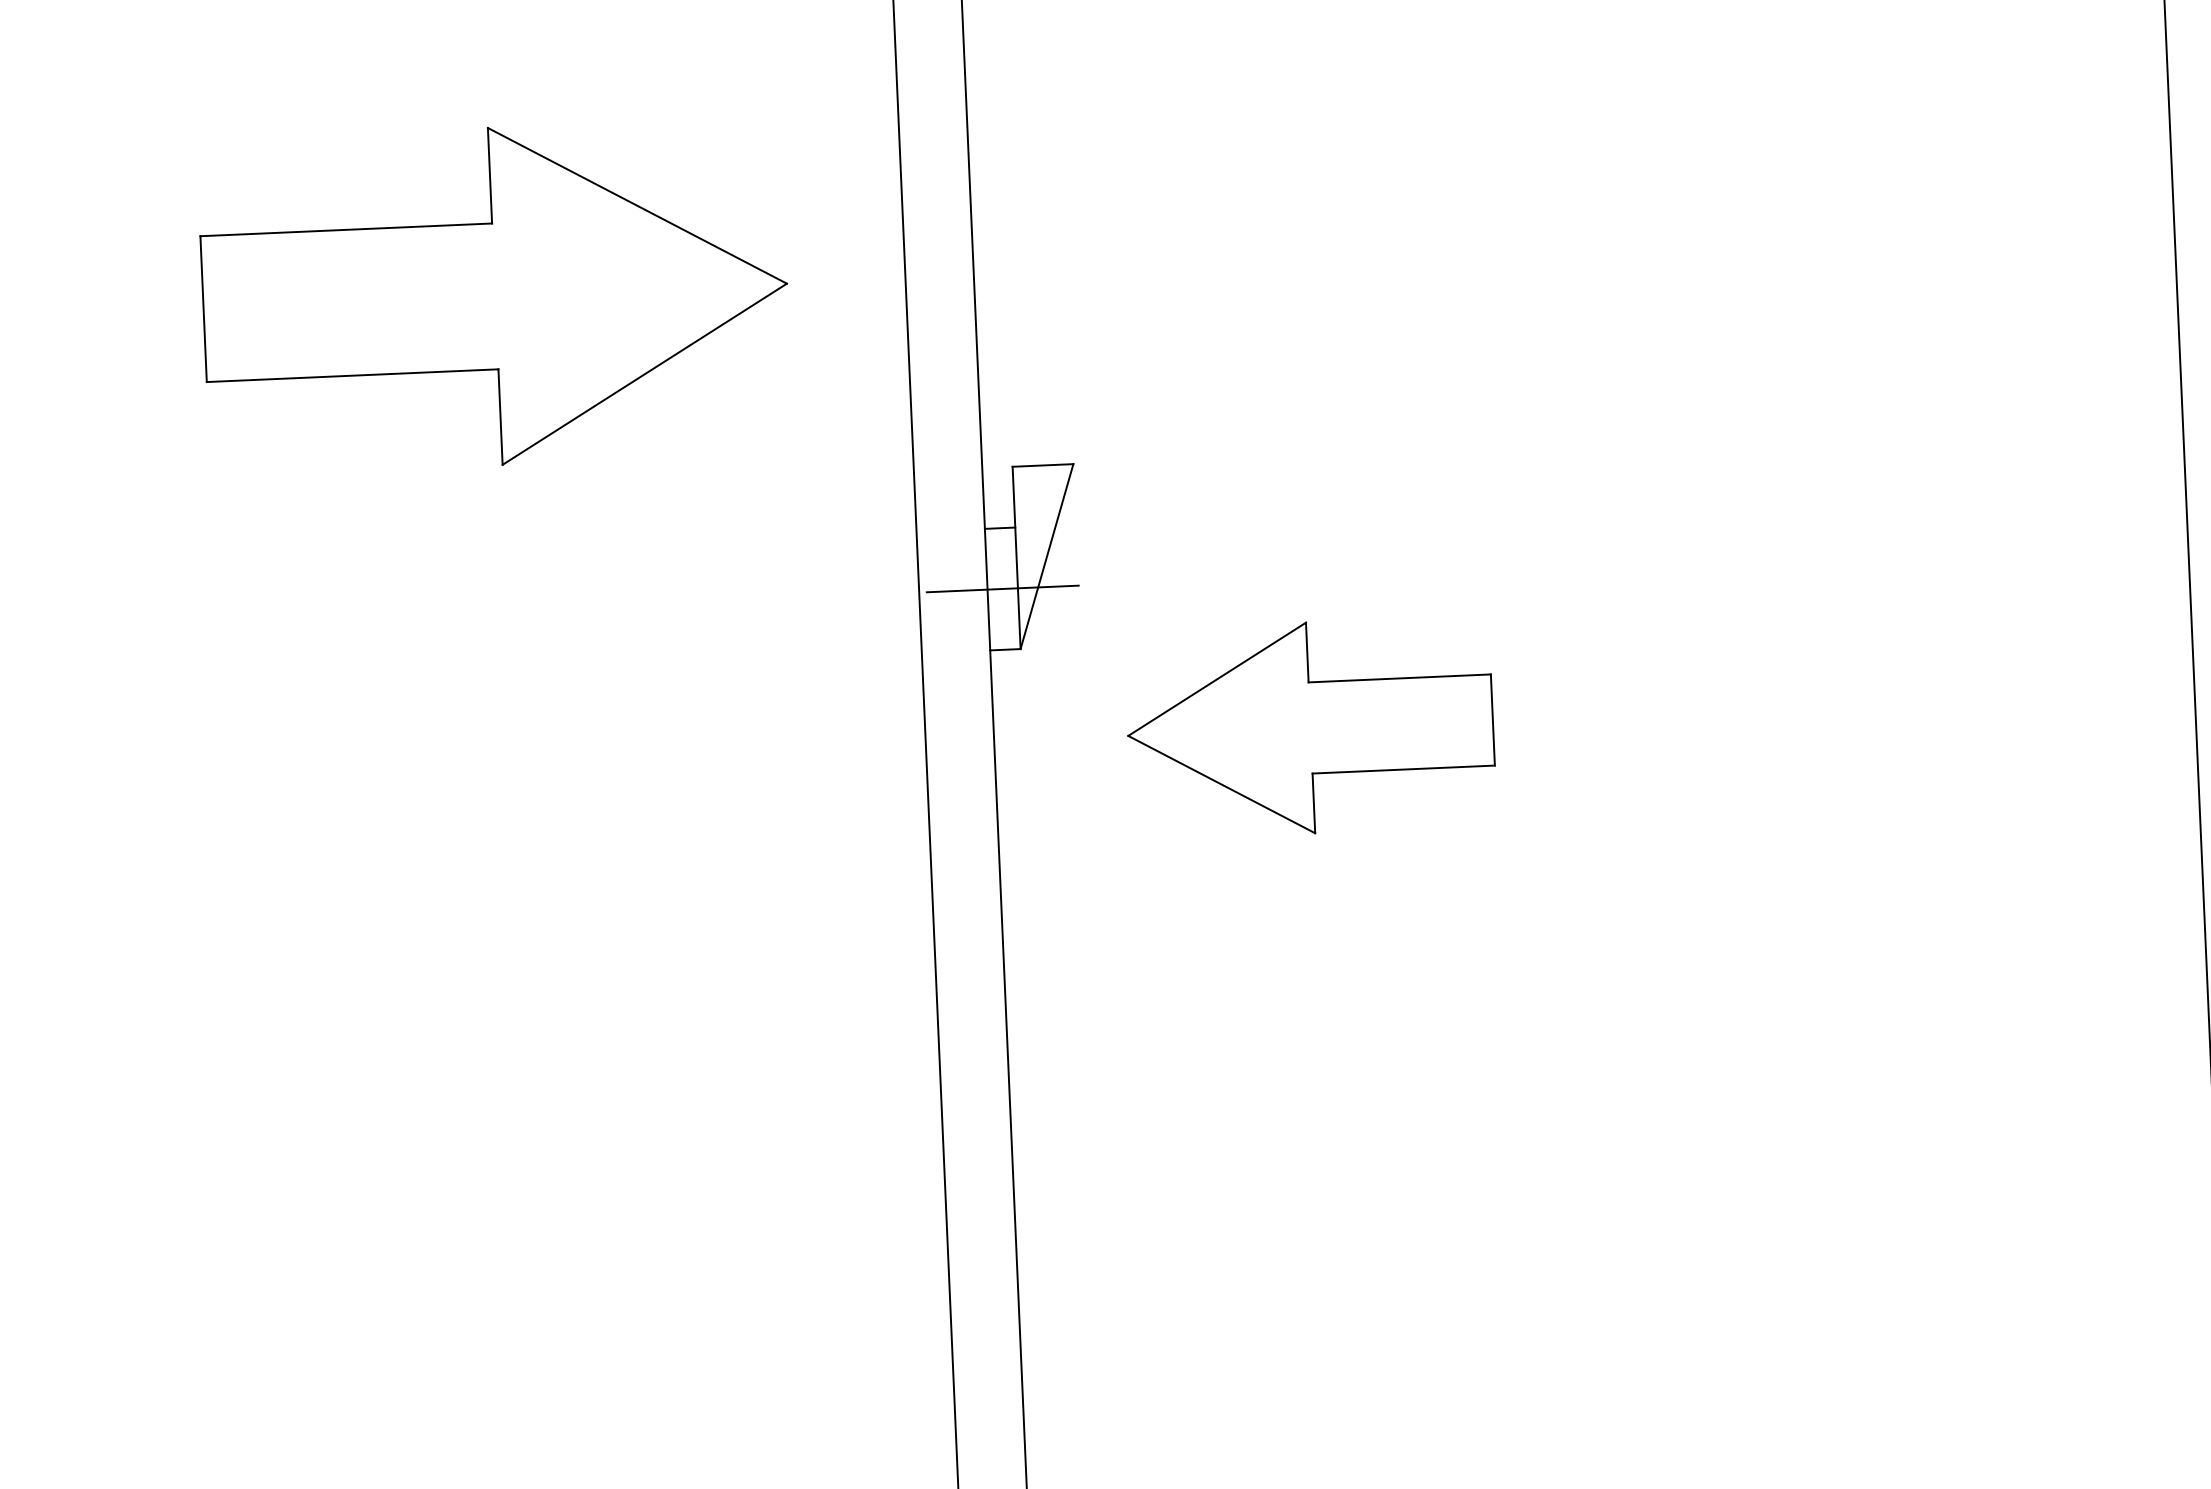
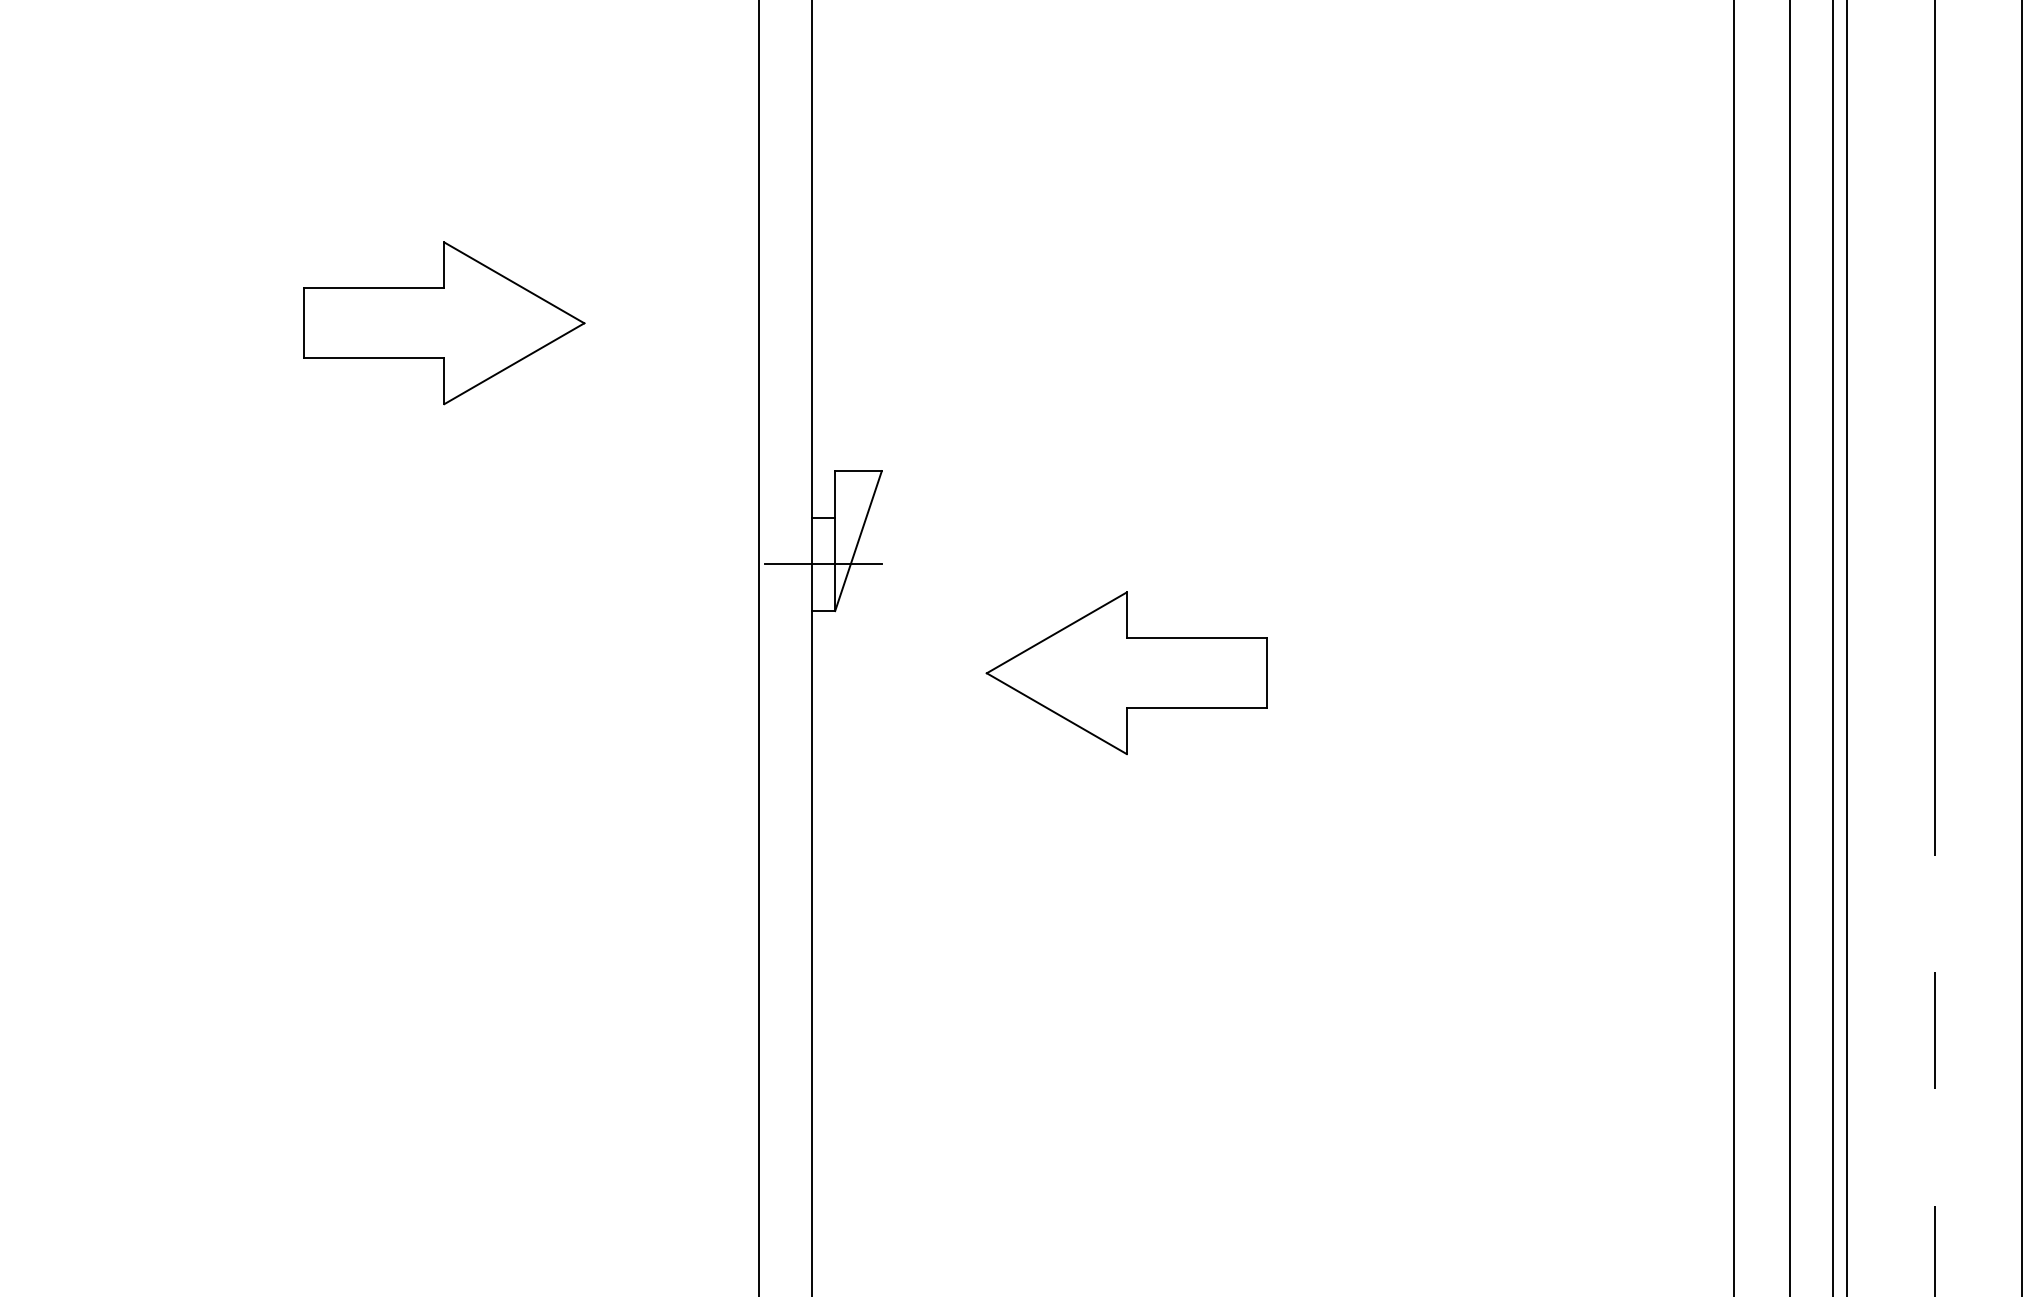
part: (495, 296) -> (444, 323), size x0.62
part: (1310, 728) -> (1126, 673), moved

